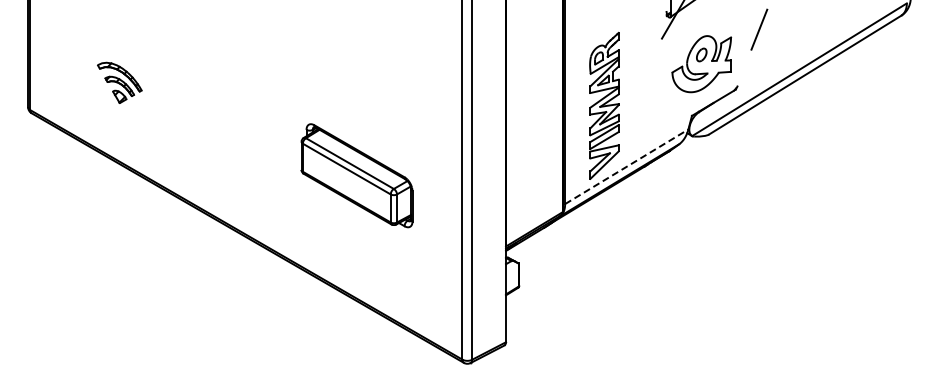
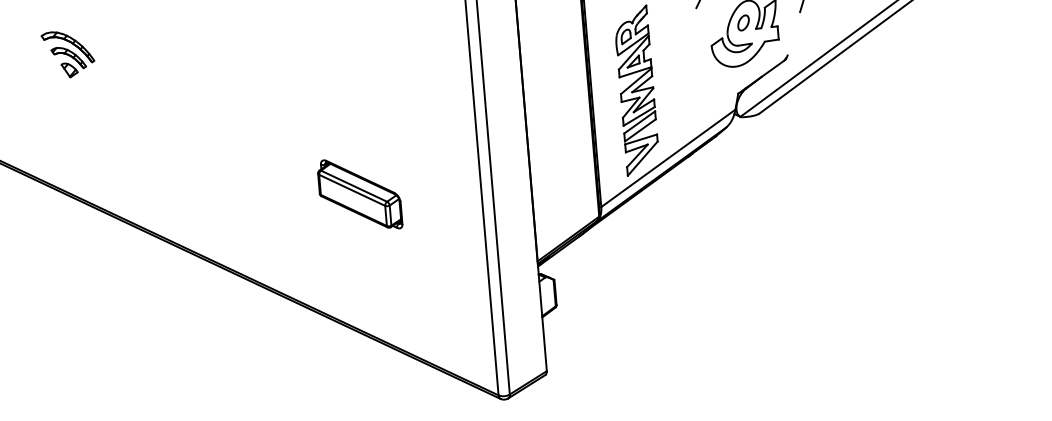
part: (119, 82) -> (68, 53), moved
line: (627, 166) -> (669, 157), dashed -> solid
part: (356, 175) -> (359, 194), size x0.62

